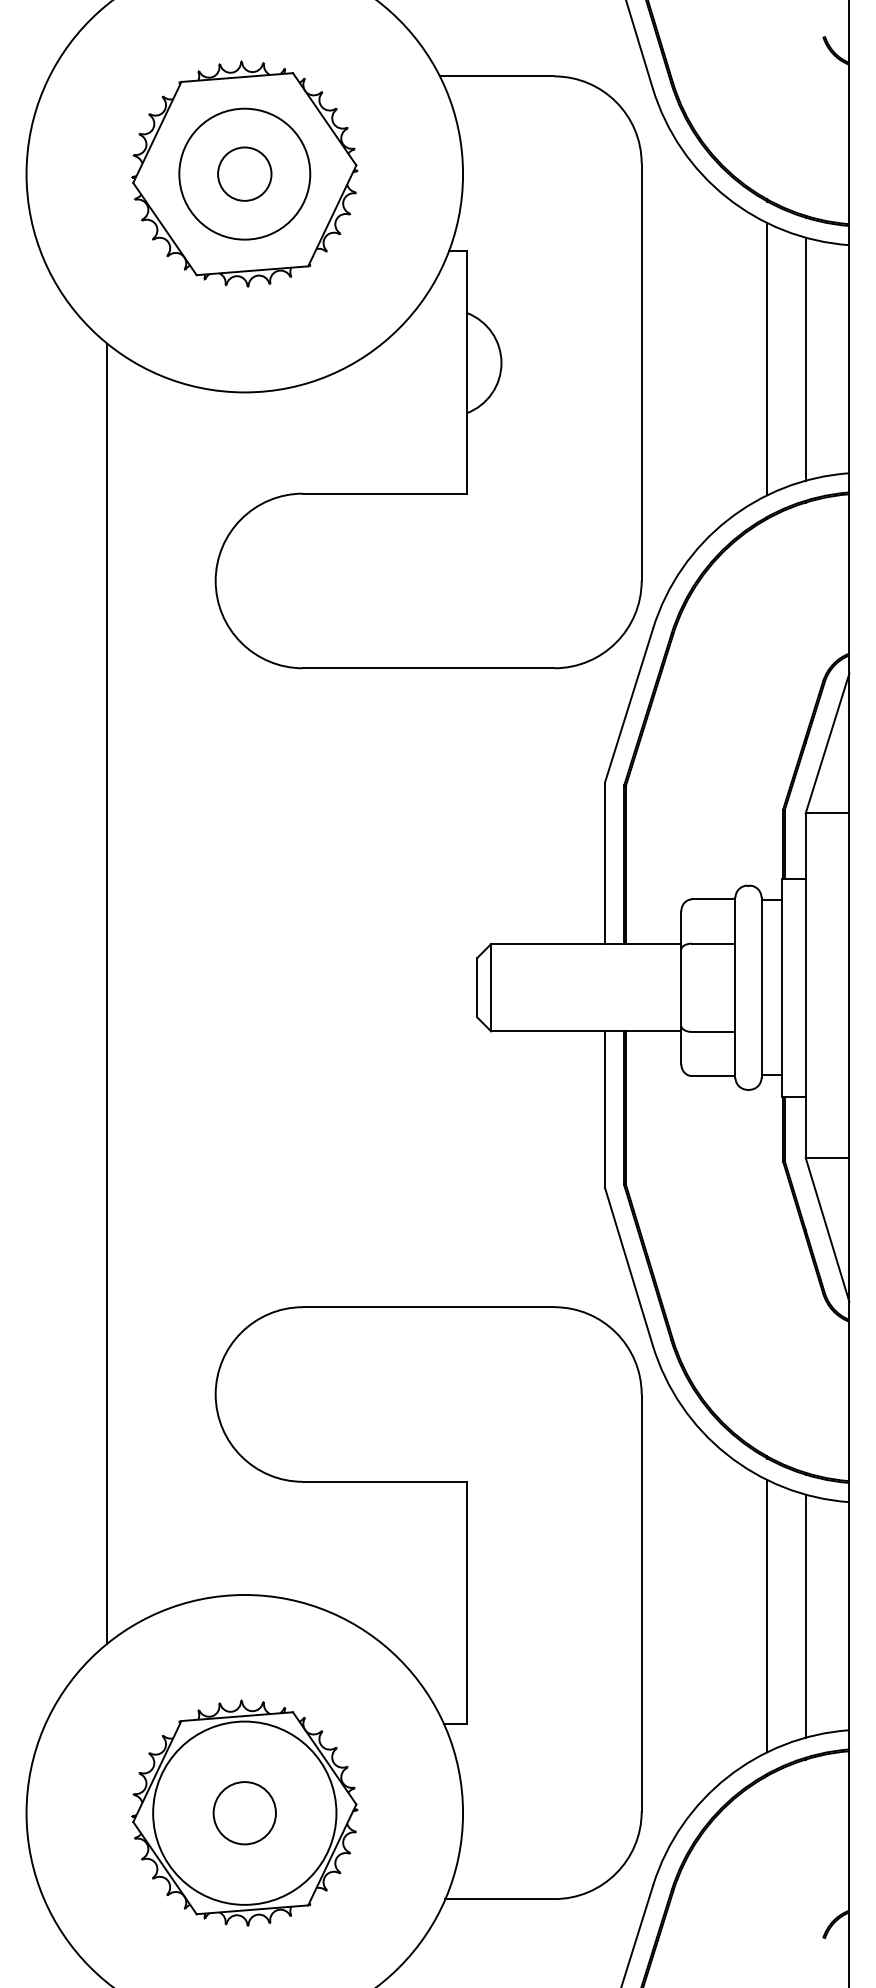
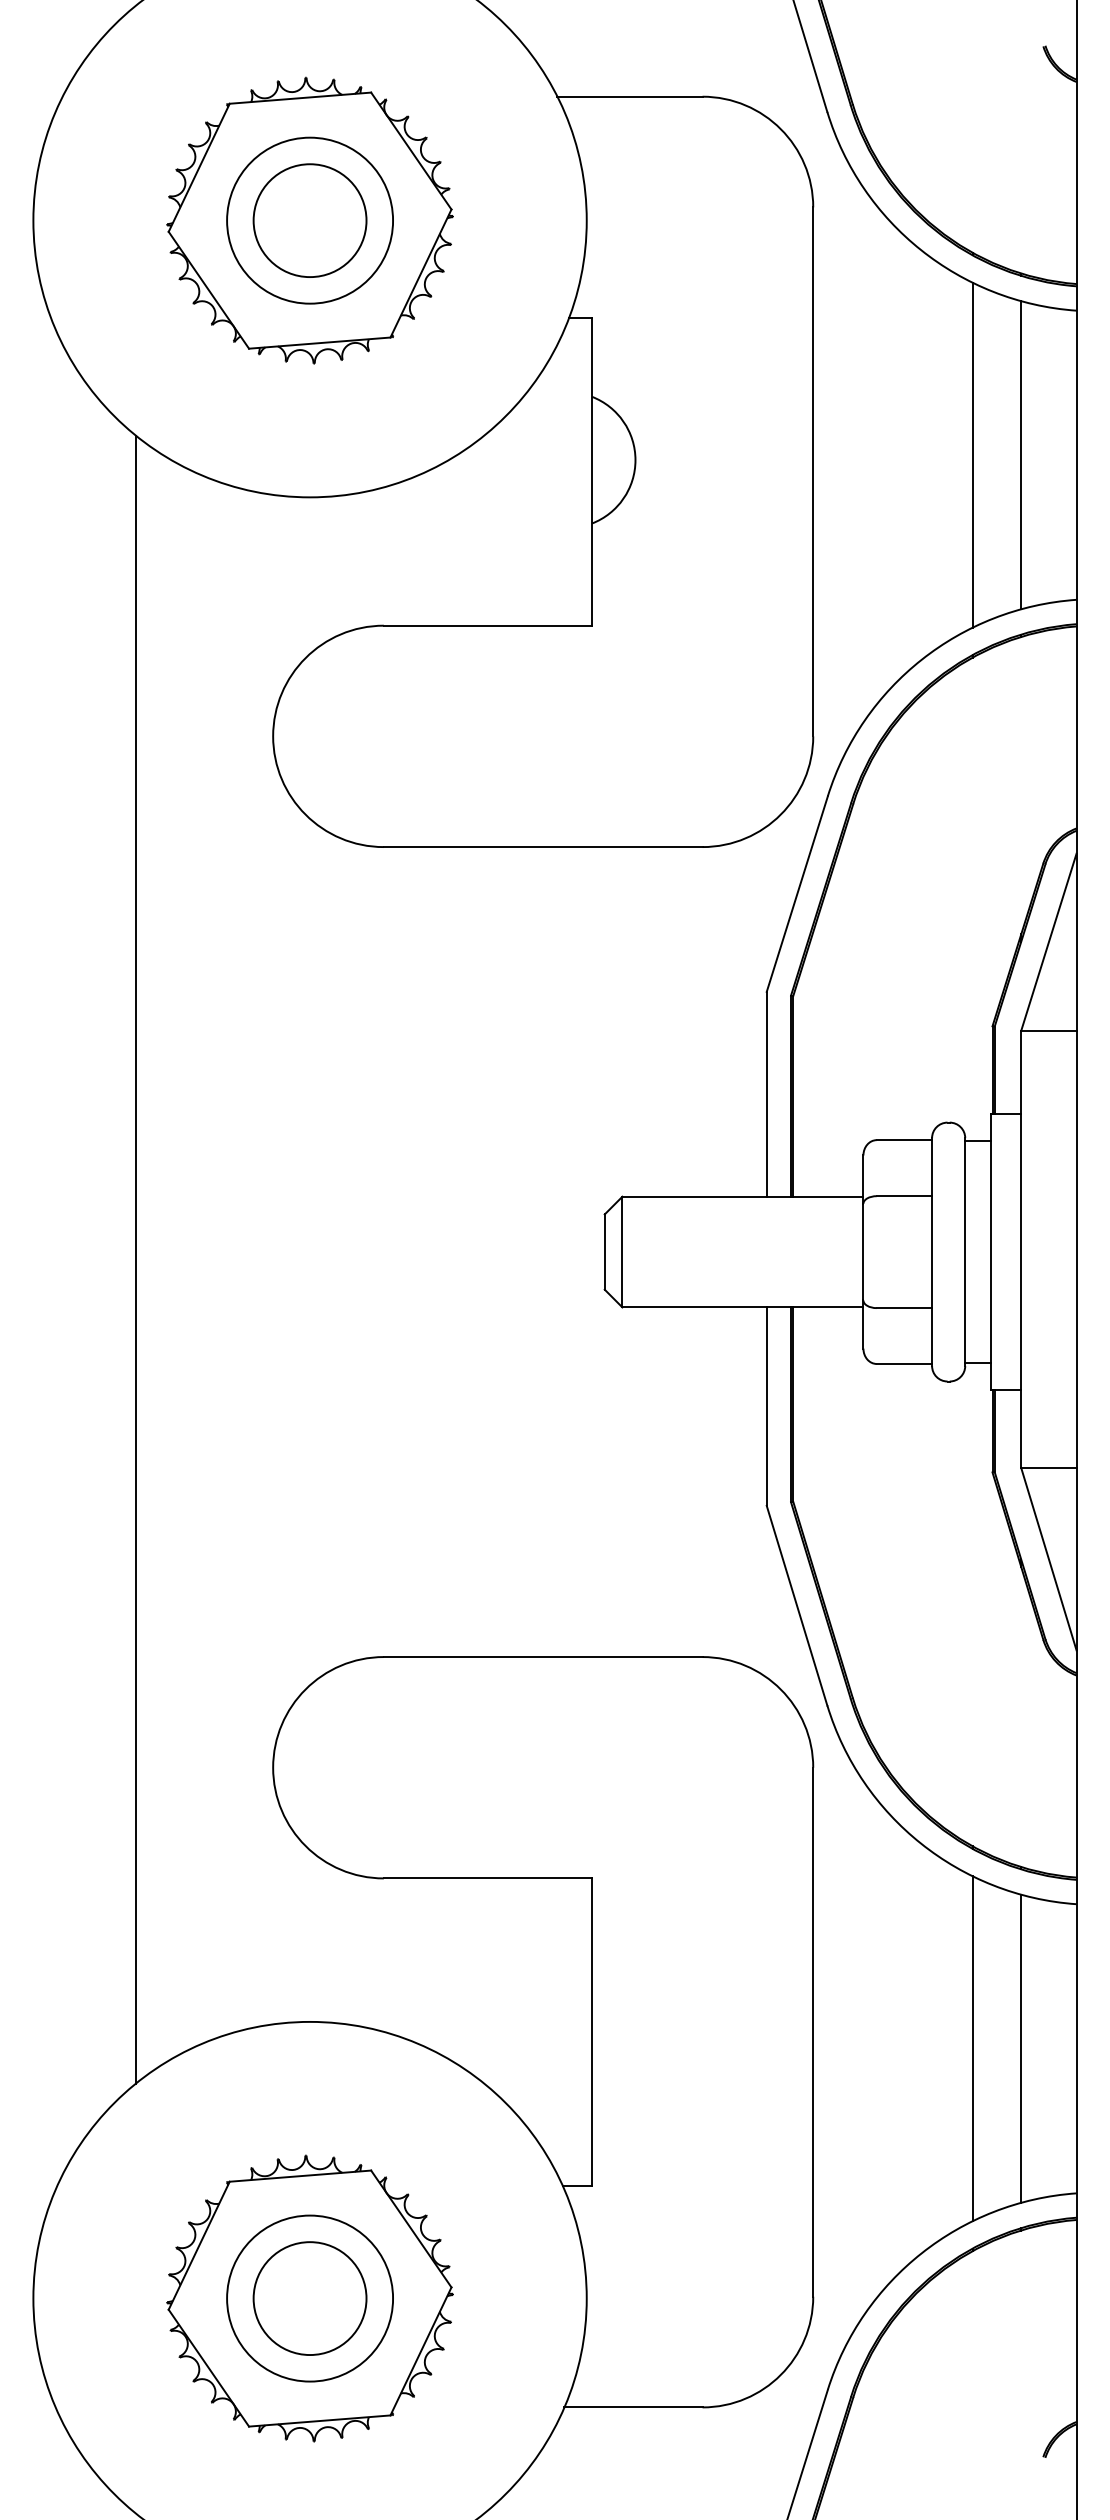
circle: (244, 174) -> (309, 220), size x1.67
circle: (244, 1813) -> (309, 2298), size x1.43
circle: (245, 1813) -> (310, 2298), size x0.71

